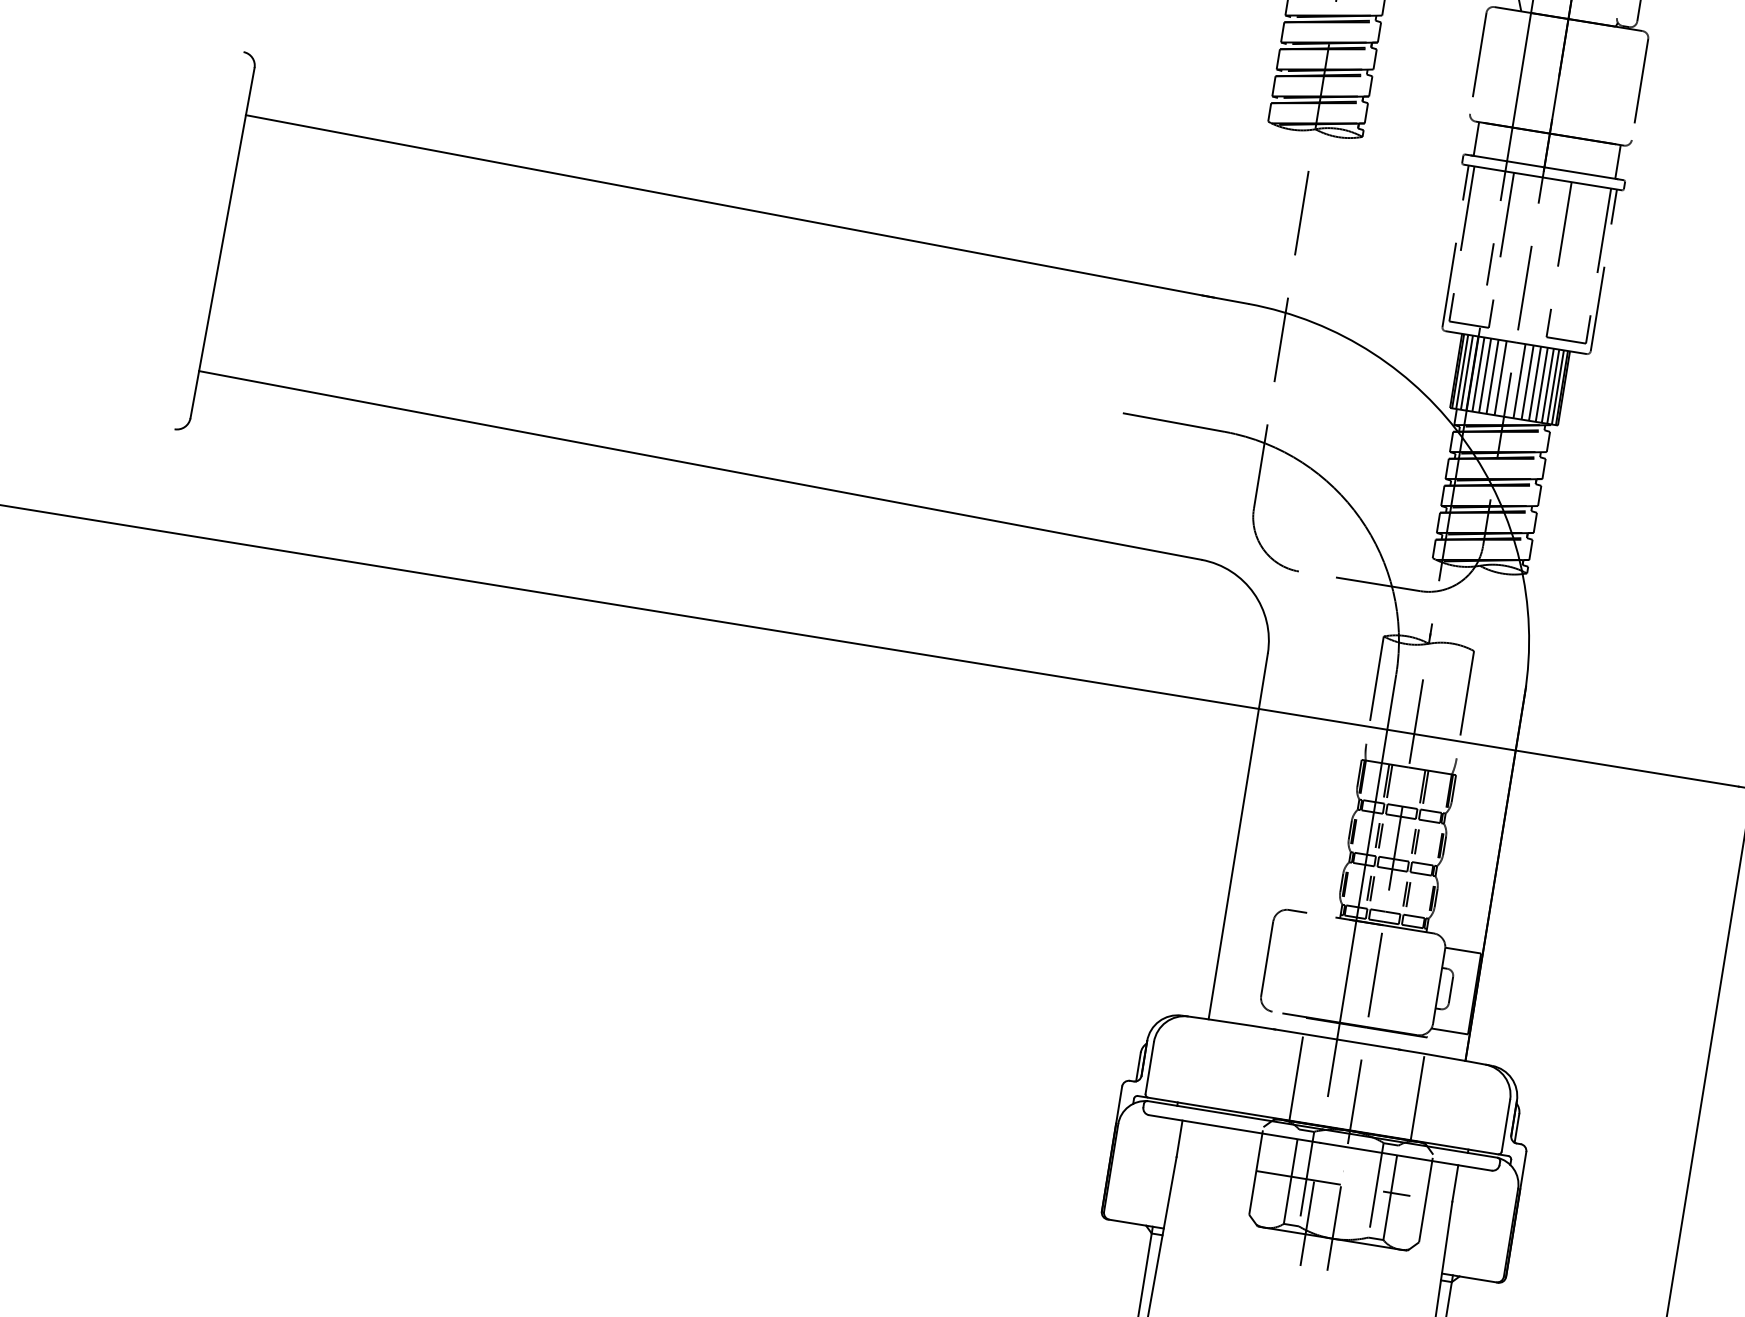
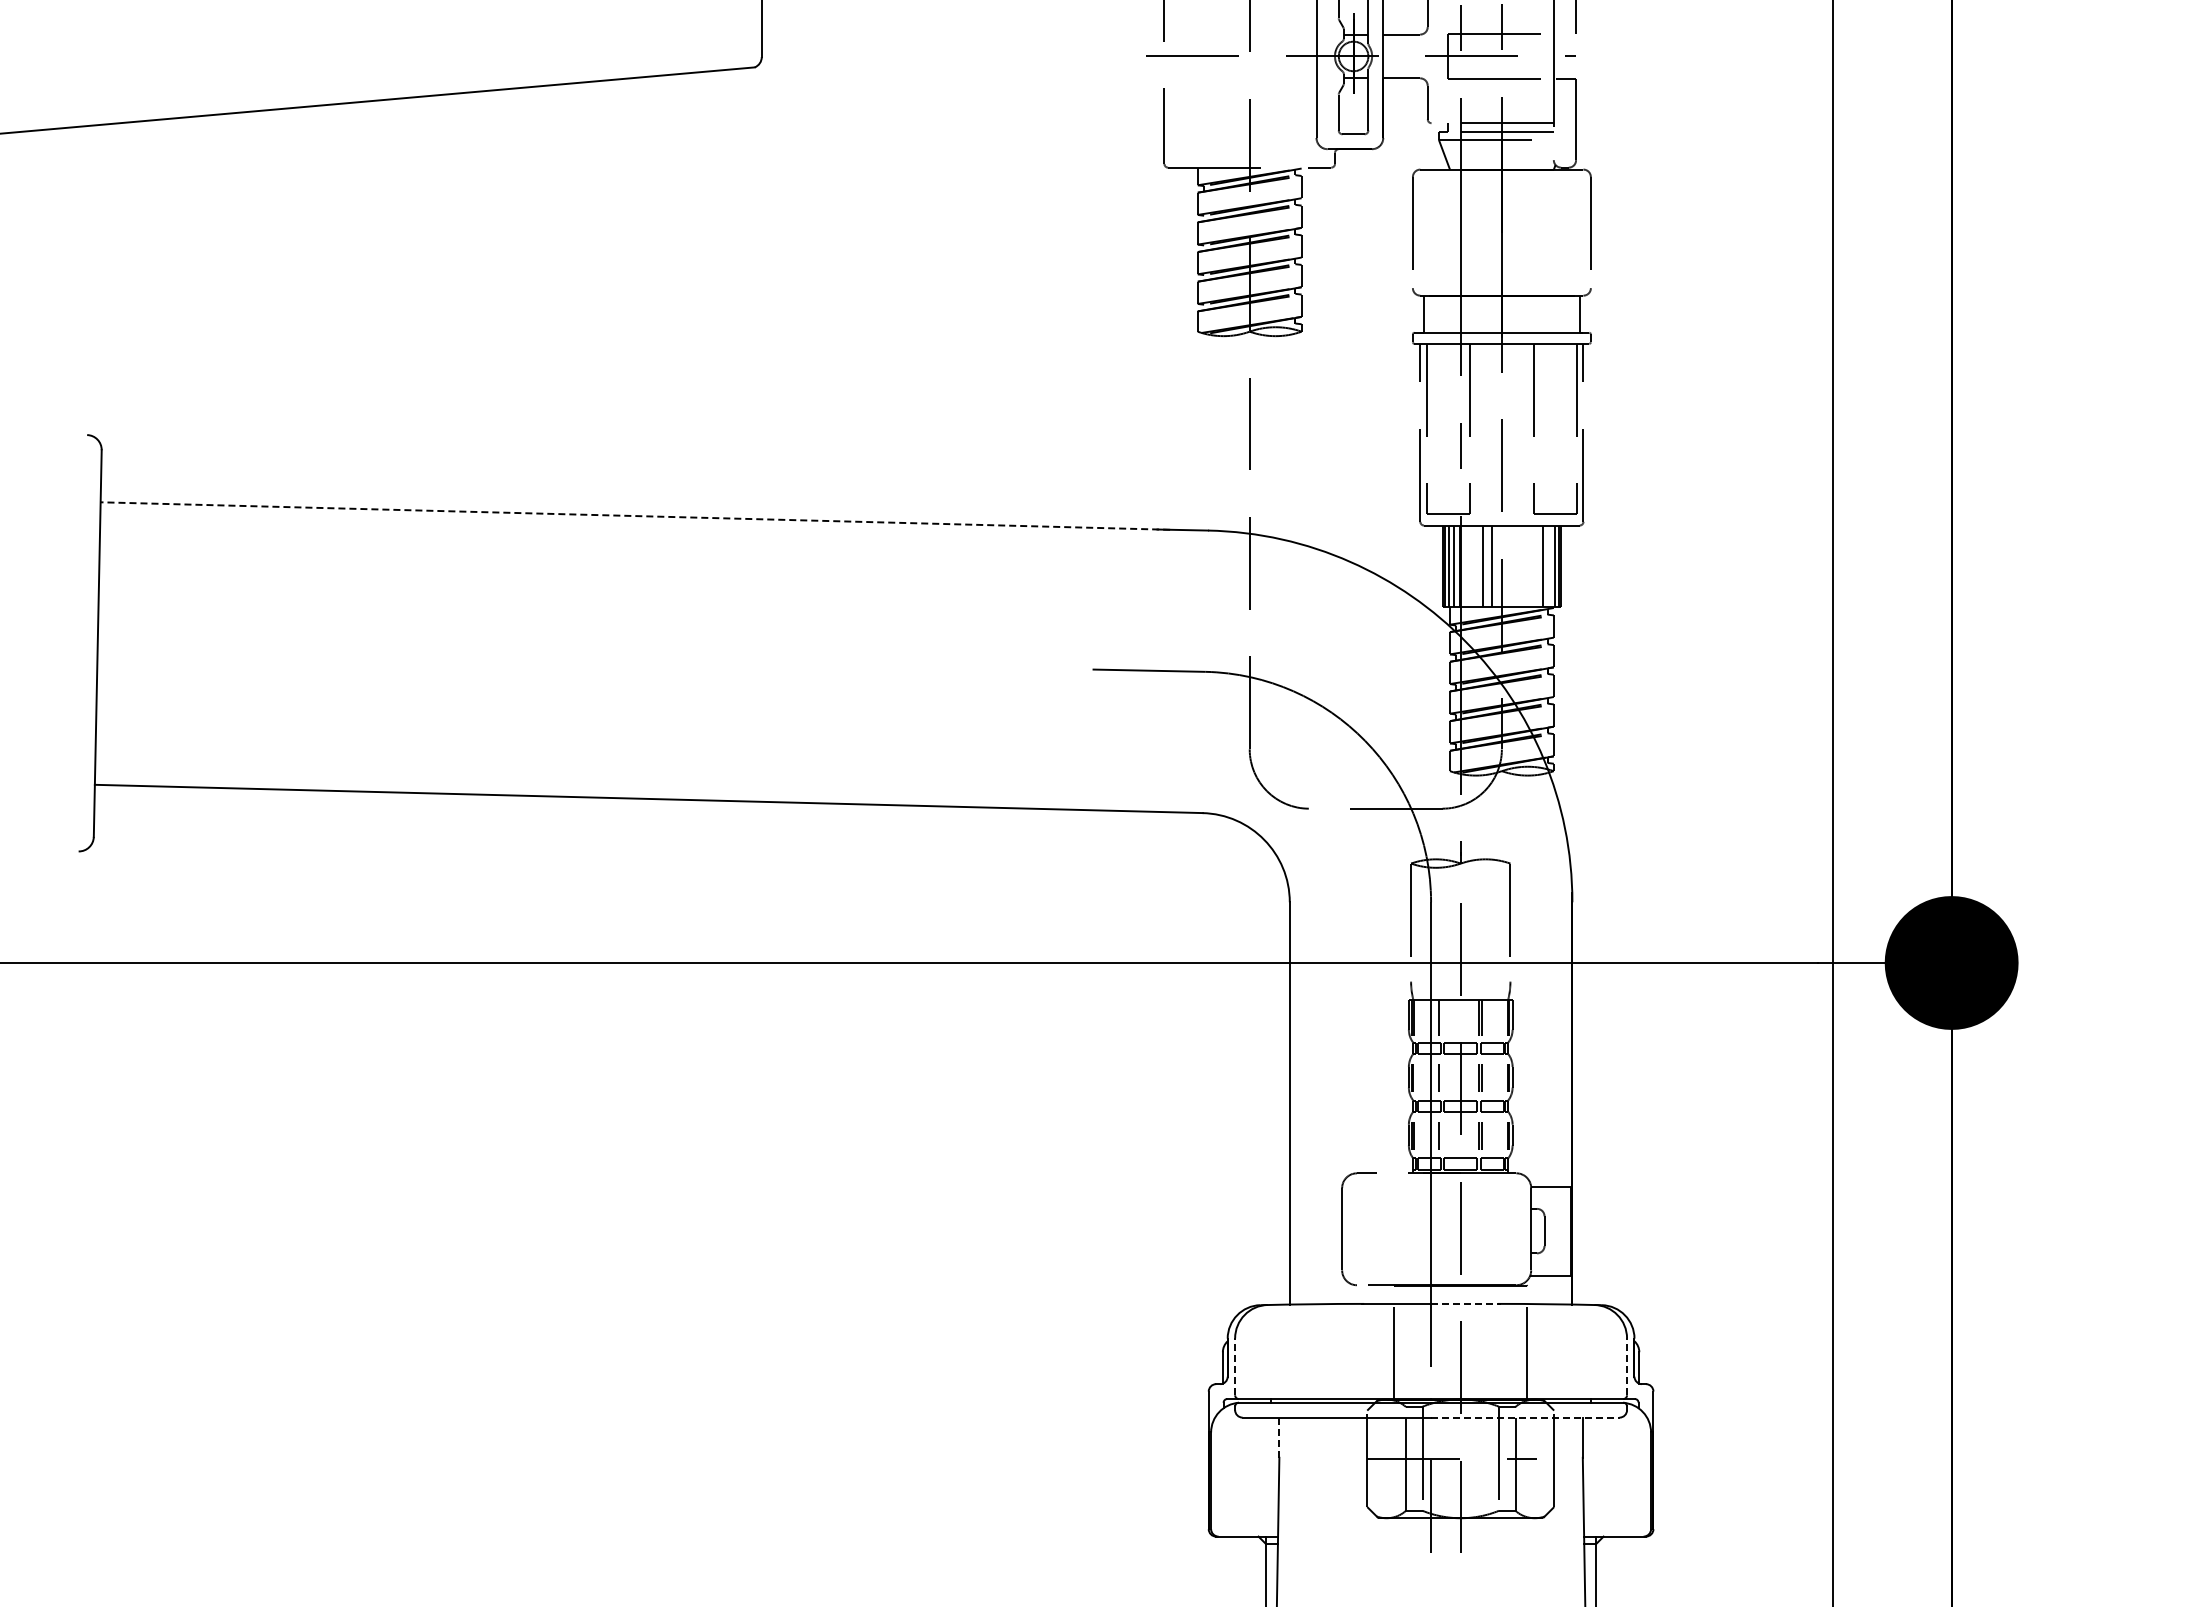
line: (729, 206) -> (635, 516), solid -> dashed
line: (1478, 374) -> (1467, 566), removed
line: (1485, 375) -> (1474, 566), removed
line: (1519, 381) -> (1512, 566), removed
line: (1527, 382) -> (1521, 566), removed
line: (1535, 383) -> (1529, 566), removed
line: (1541, 384) -> (1536, 566), removed
line: (1553, 386) -> (1549, 566), removed
line: (1389, 780) -> (1442, 1017), removed
line: (1380, 835) -> (1442, 1077), removed
line: (1372, 888) -> (1442, 1135), removed
line: (1368, 1044) -> (1465, 1303), solid -> dashed
line: (1150, 1067) -> (1235, 1366), solid -> dashed
line: (1506, 1125) -> (1627, 1366), solid -> dashed
line: (1179, 1138) -> (1279, 1437), solid -> dashed
line: (1406, 1156) -> (1525, 1417), solid -> dashed

